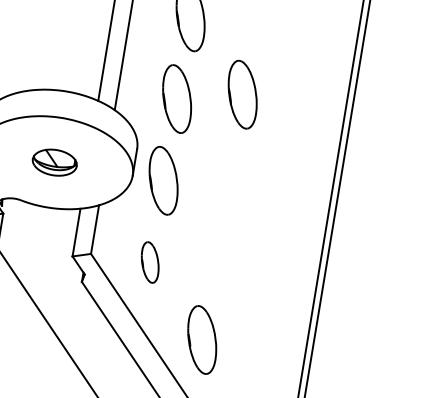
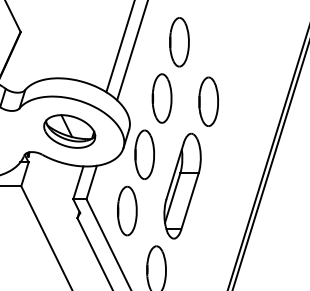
part: (54, 162) -> (69, 131), size x1.67
part: (222, 216) -> (182, 185), added
part: (150, 261) -> (127, 210), size x1.67

